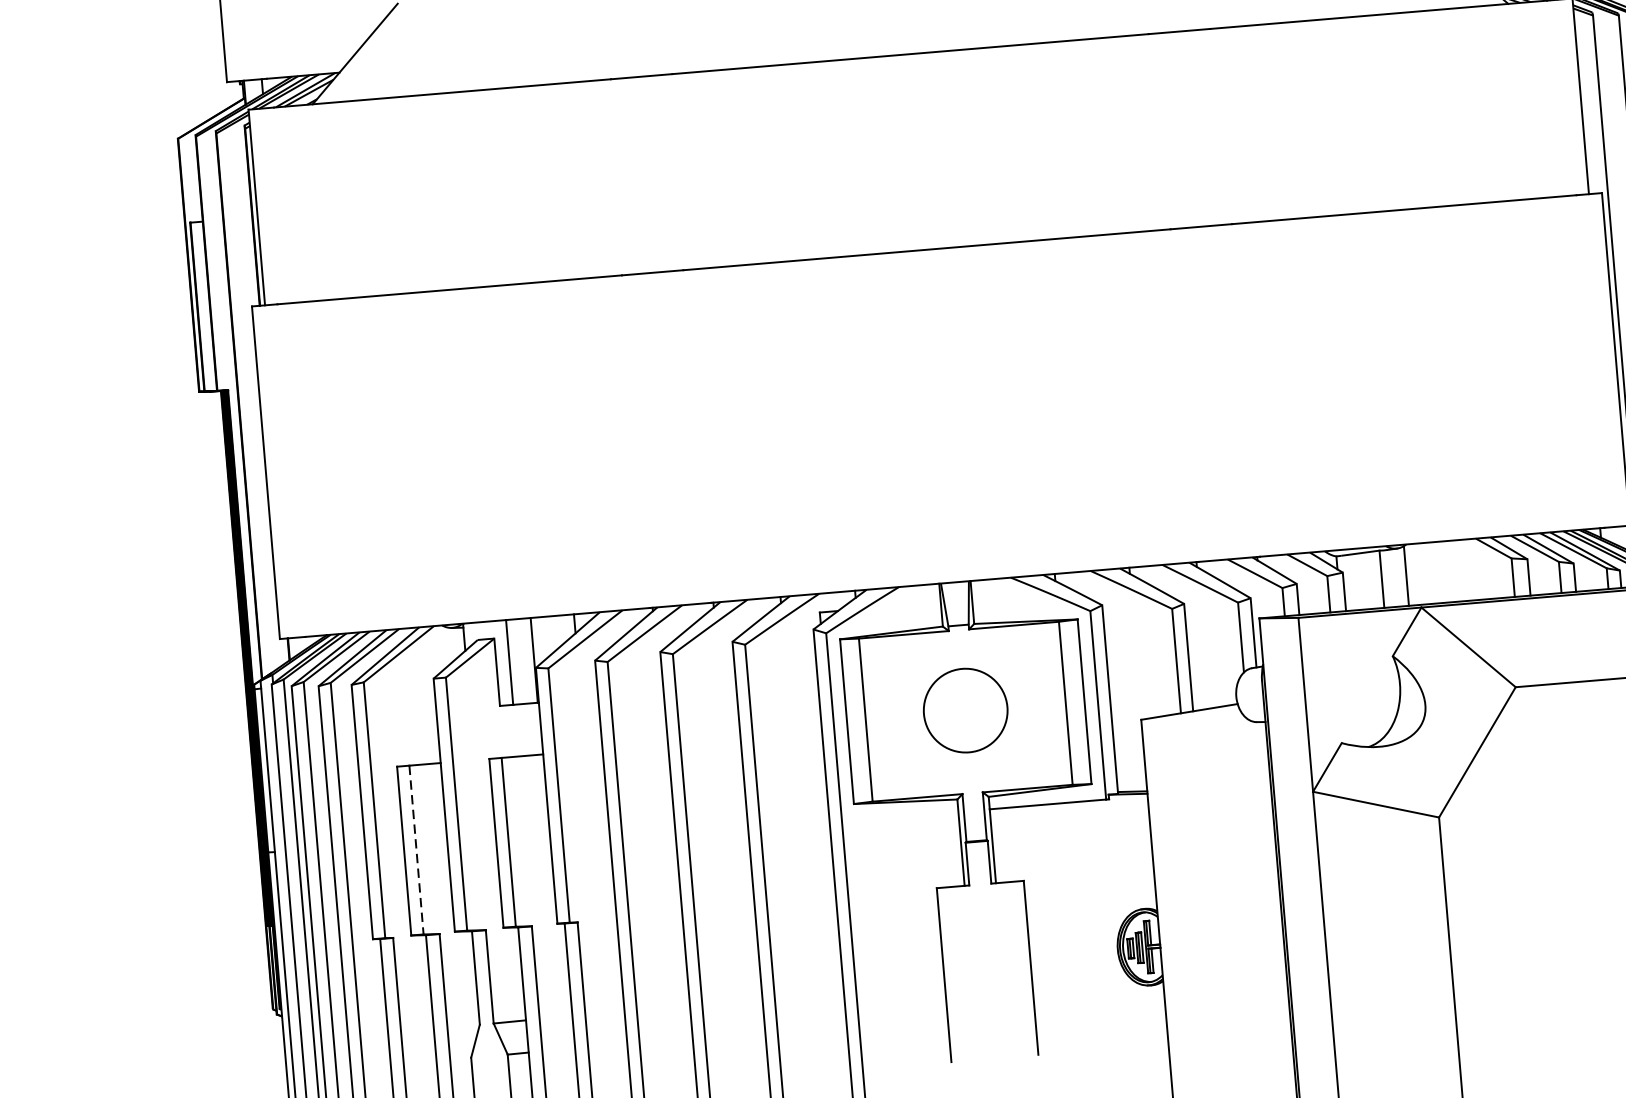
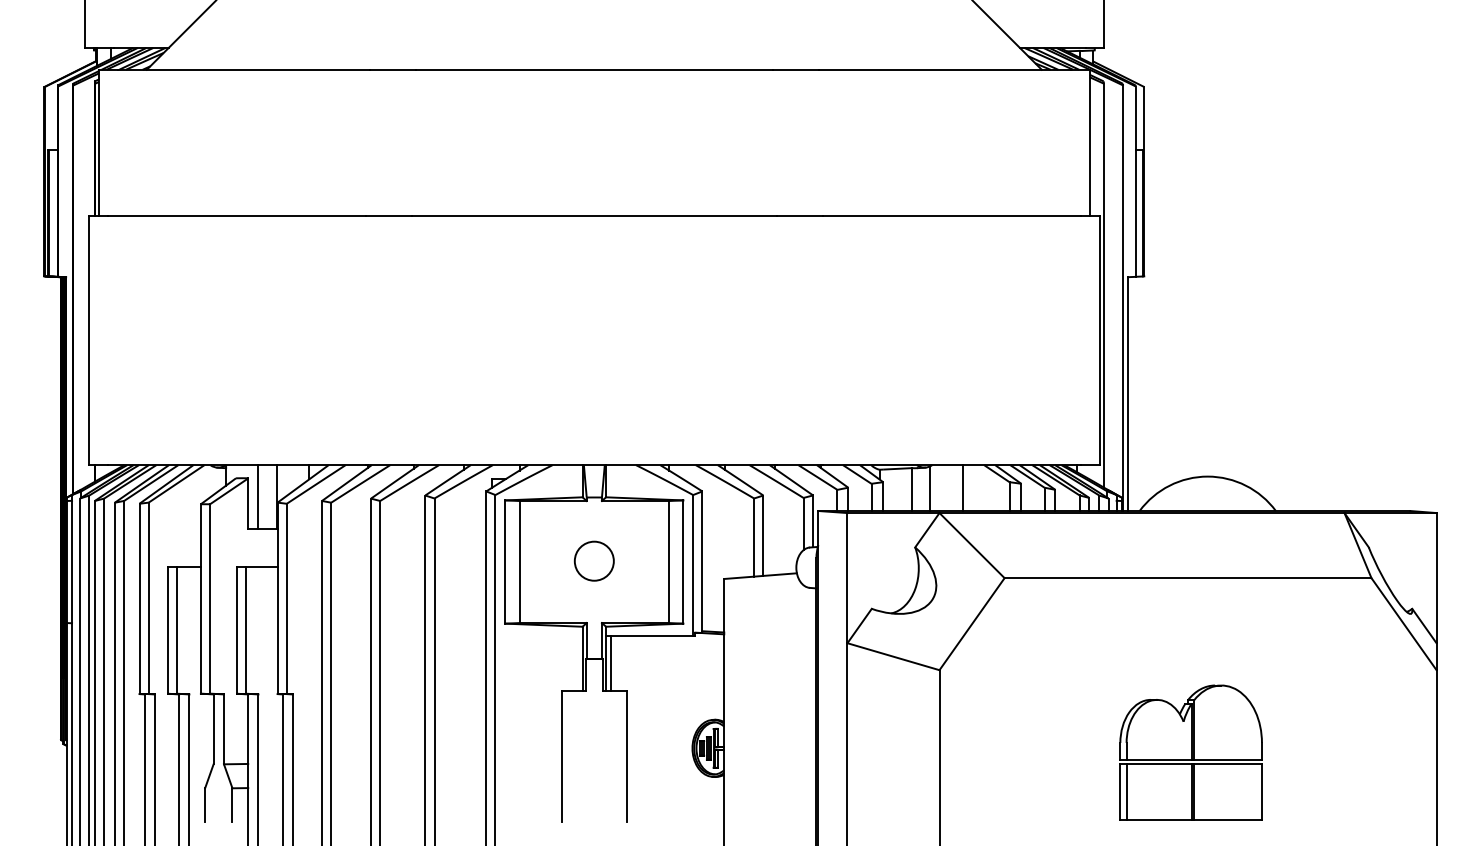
line: (1449, 572) -> (962, 488), added
circle: (964, 709) -> (593, 560), size x0.62
line: (998, 845) -> (610, 663), added
line: (416, 851) -> (177, 631), dashed -> solid

